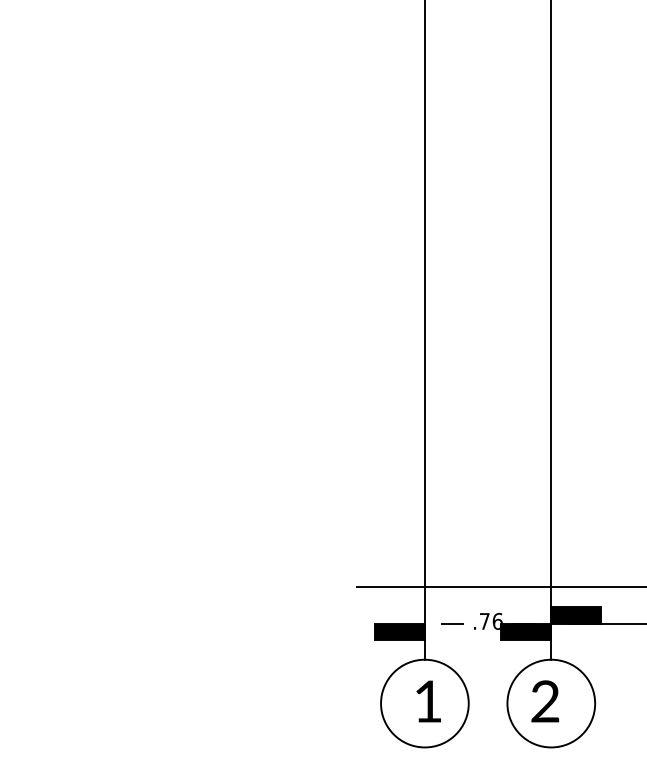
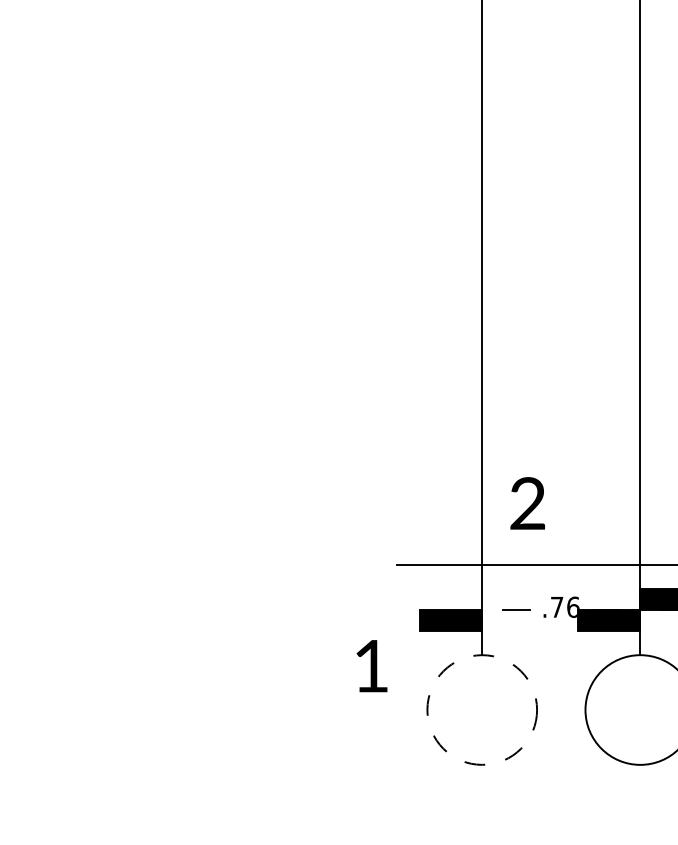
text: (428, 701) -> (371, 666), moved
text: (545, 701) -> (528, 503), moved
circle: (424, 703) -> (481, 709), solid -> dashed

